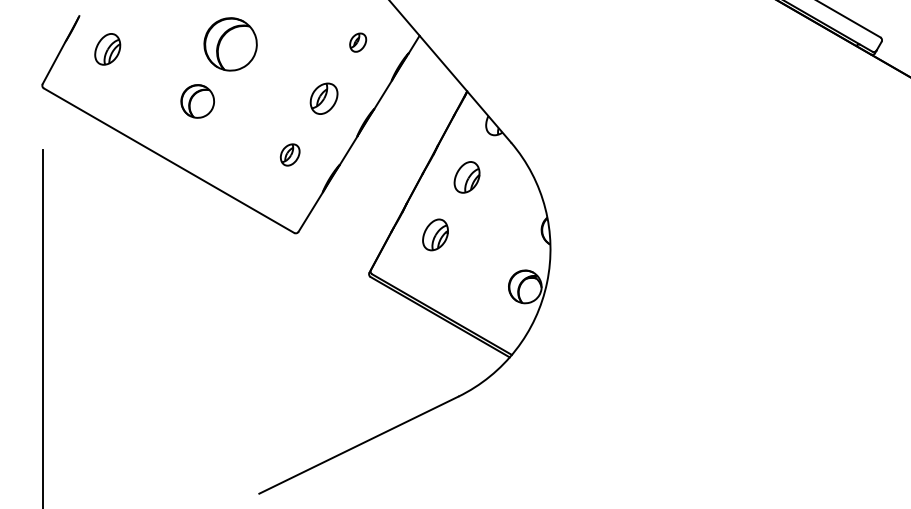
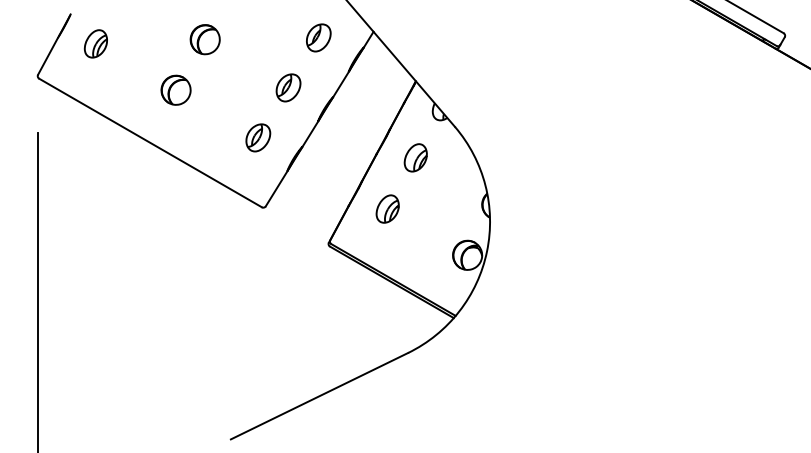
part: (357, 42) -> (318, 37), size x1.67
part: (229, 44) -> (204, 39), size x0.62
part: (290, 154) -> (258, 137), size x1.43

